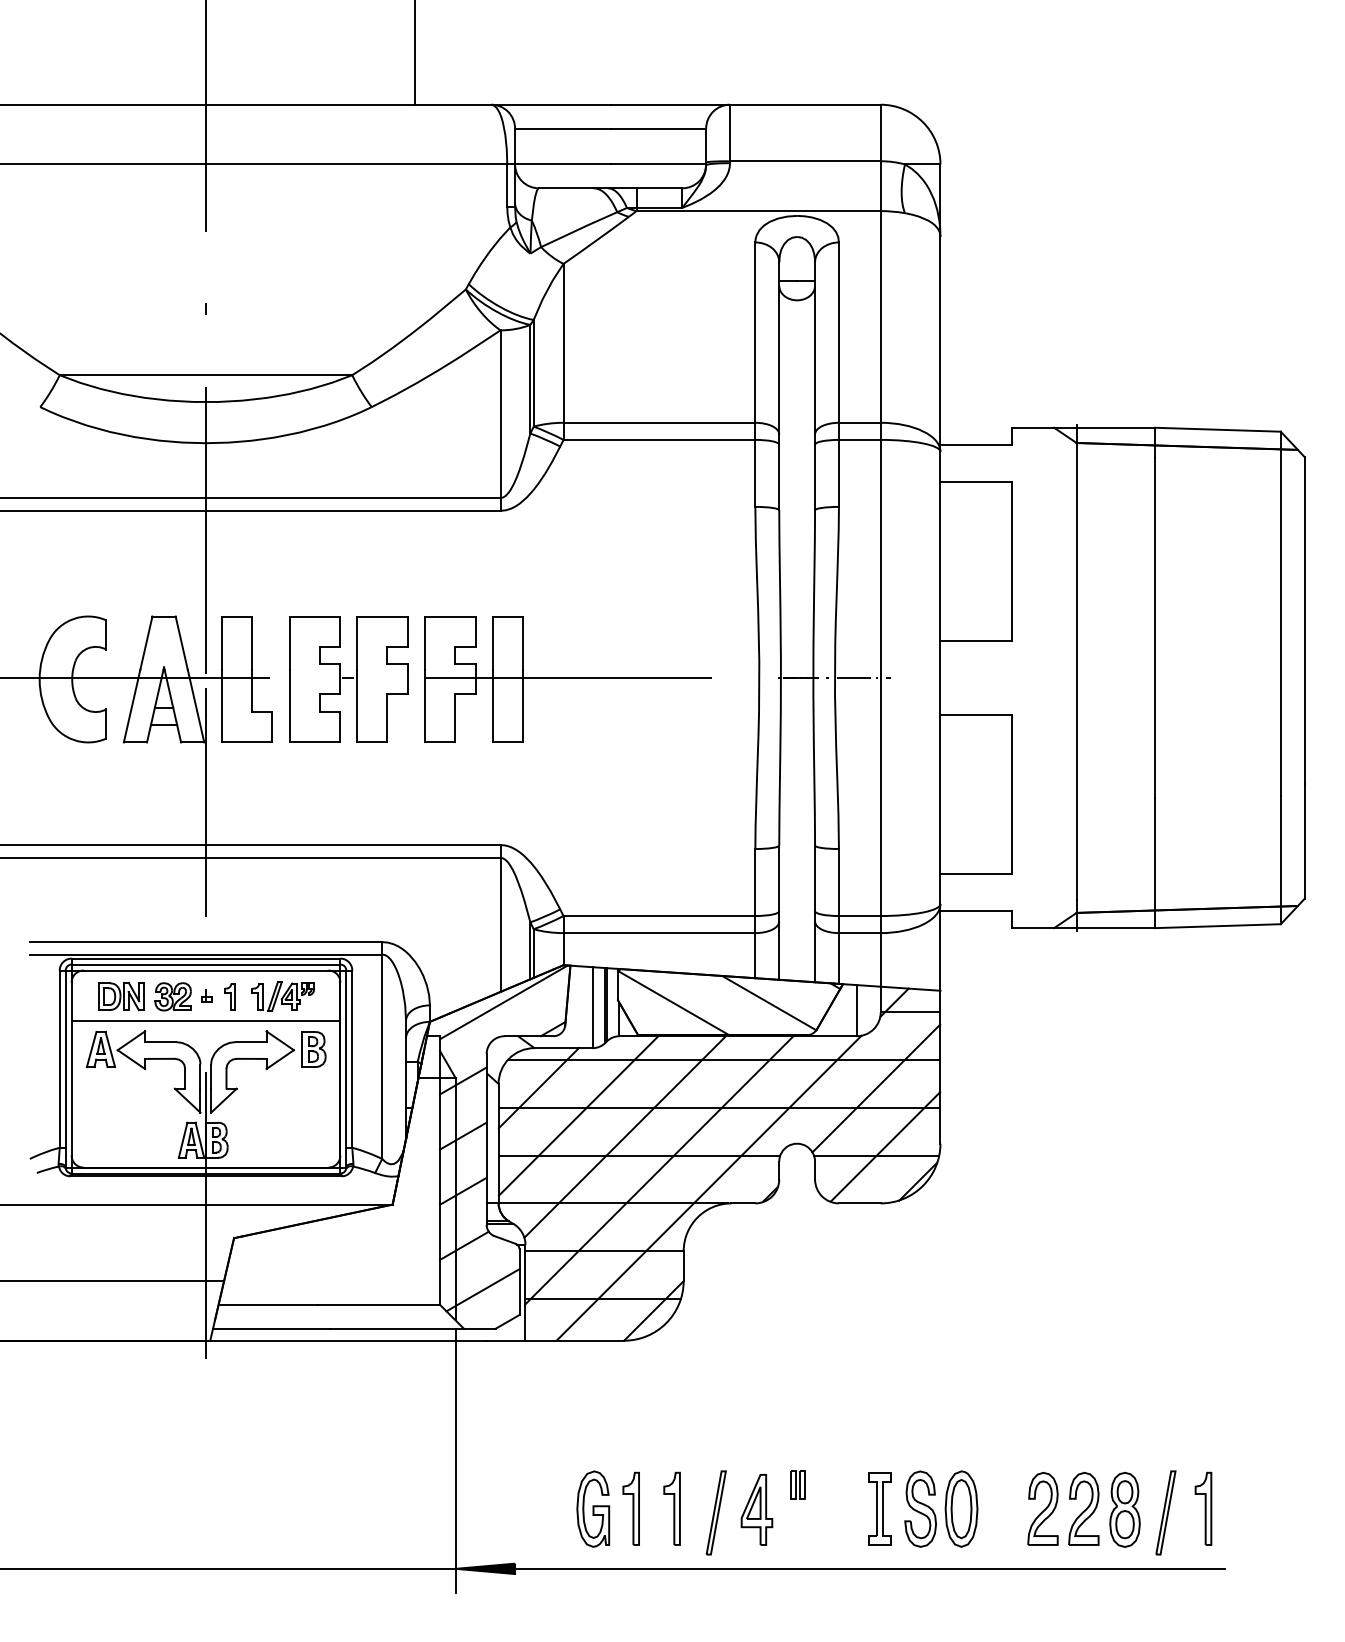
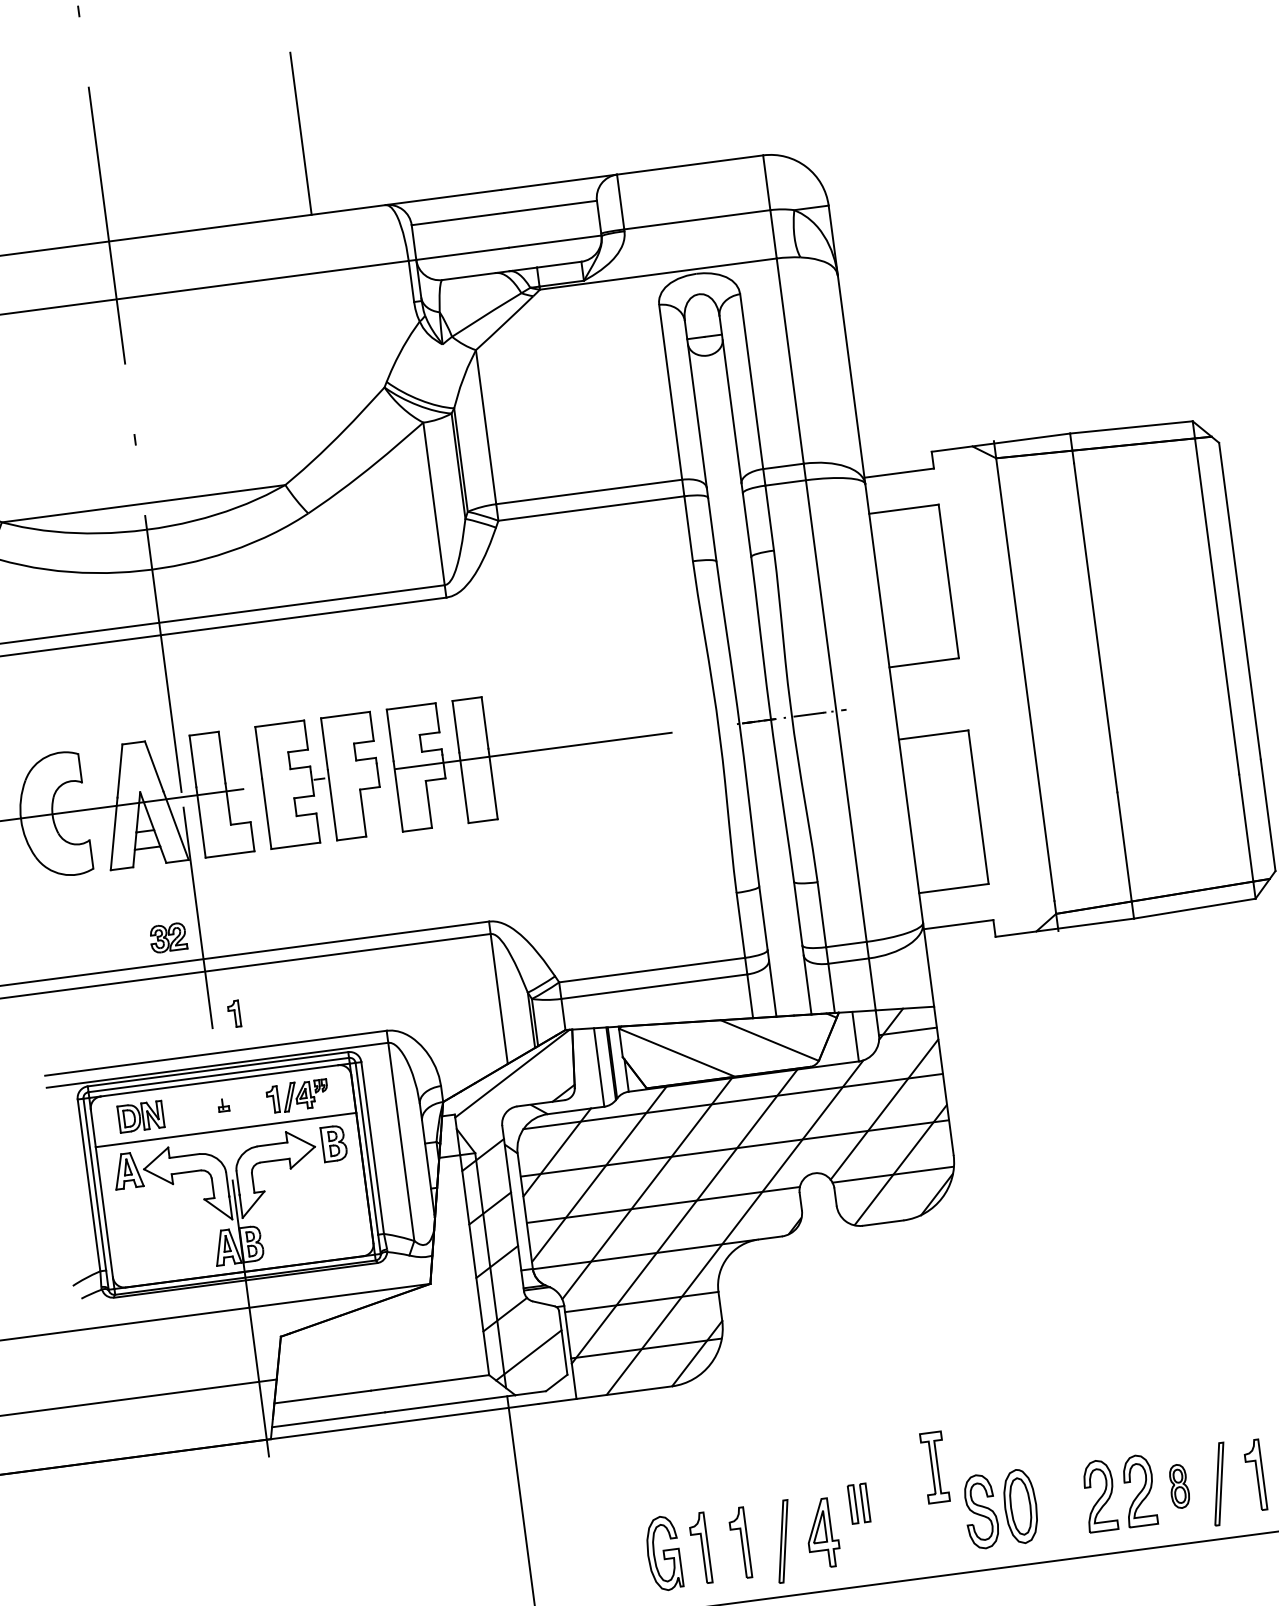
part: (172, 996) -> (167, 937), moved
part: (229, 996) -> (233, 1013), moved
part: (797, 1484) -> (858, 1503), size x1.4
part: (879, 1508) -> (934, 1466), moved
part: (1124, 1509) -> (1178, 1486), size x0.6

